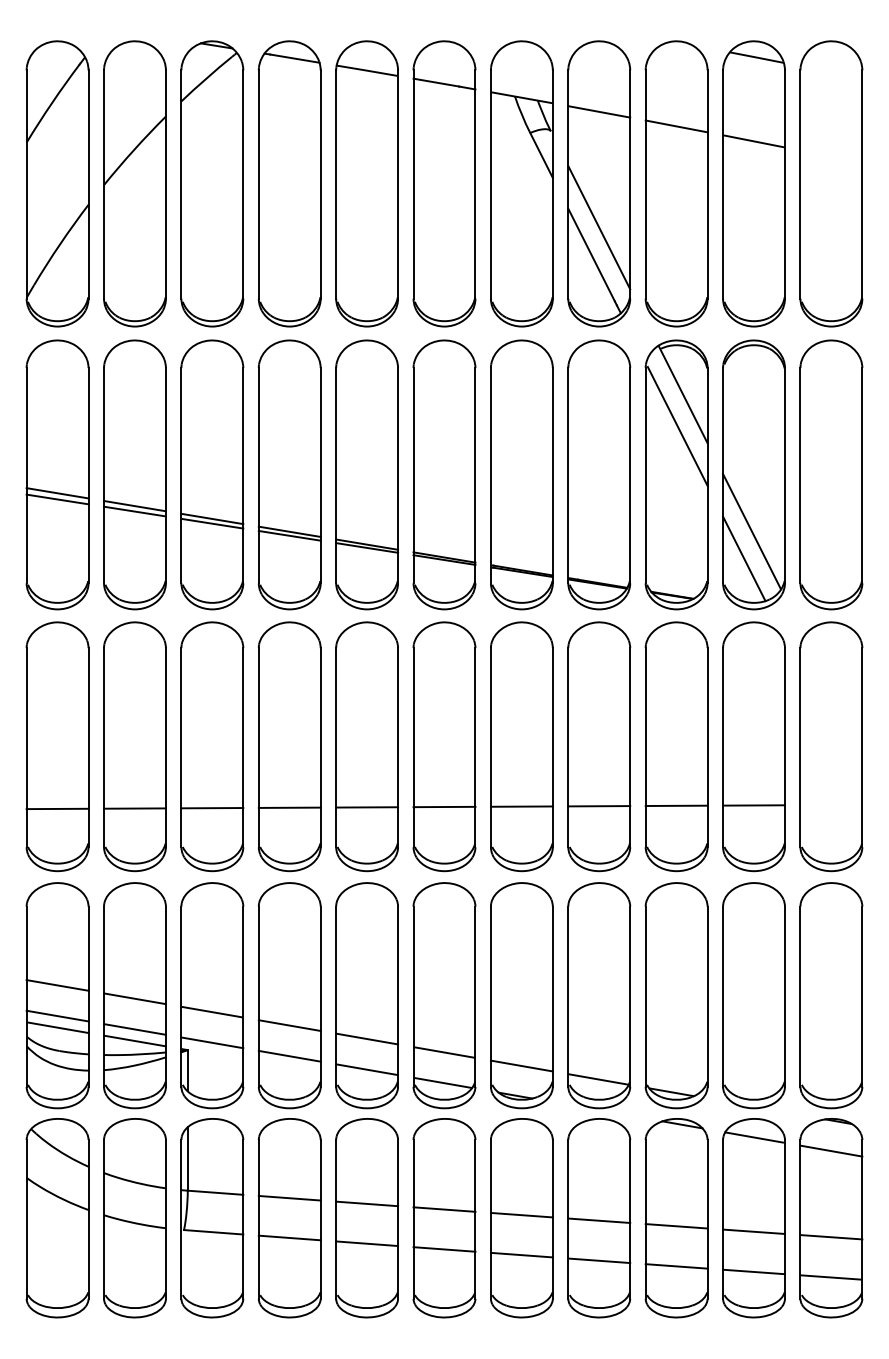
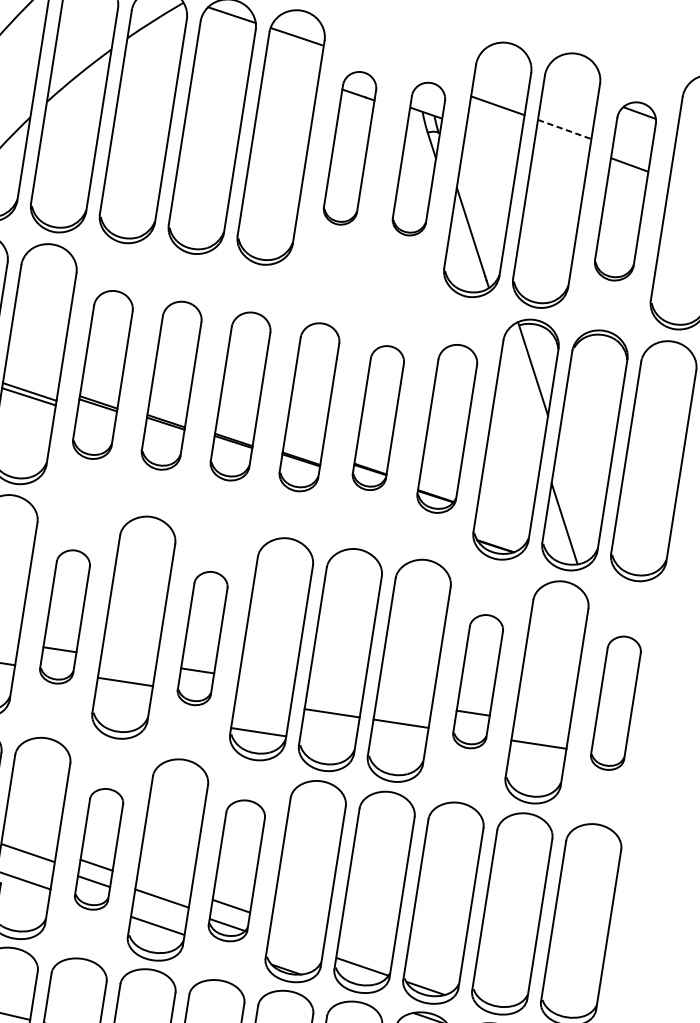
line: (676, 126) -> (564, 129), solid -> dashed
part: (444, 183) -> (350, 147), size x0.6
part: (521, 183) -> (418, 158), size x0.6
part: (753, 183) -> (625, 191), size x0.7
line: (599, 227) -> (481, 208), removed
line: (677, 426) -> (523, 396), removed
part: (212, 474) -> (103, 374), size x0.7
part: (289, 474) -> (171, 385), size x0.7
part: (366, 474) -> (240, 396), size x0.7
part: (444, 474) -> (309, 406), size x0.7
part: (521, 474) -> (378, 417), size x0.6
part: (599, 474) -> (447, 428), size x0.7
line: (752, 531) -> (575, 500), removed
part: (212, 746) -> (65, 616), size x0.6
part: (366, 746) -> (202, 638), size x0.6
part: (676, 746) -> (478, 681), size x0.6
part: (831, 746) -> (616, 702), size x0.6
line: (444, 806) -> (258, 731), moved
part: (289, 995) -> (99, 848), size x0.6
part: (444, 995) -> (236, 870), size x0.7
line: (521, 1065) -> (295, 943), removed

